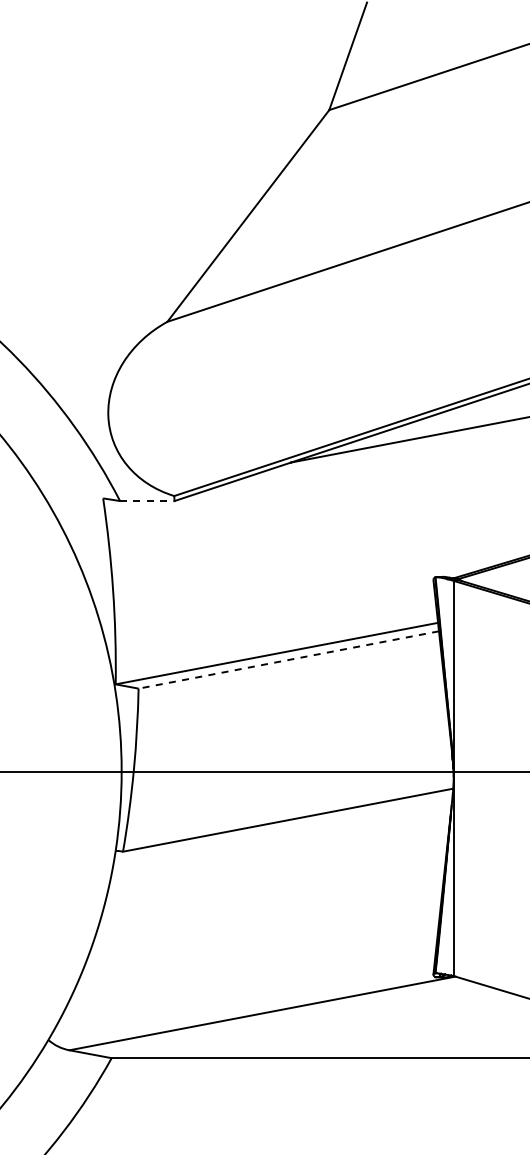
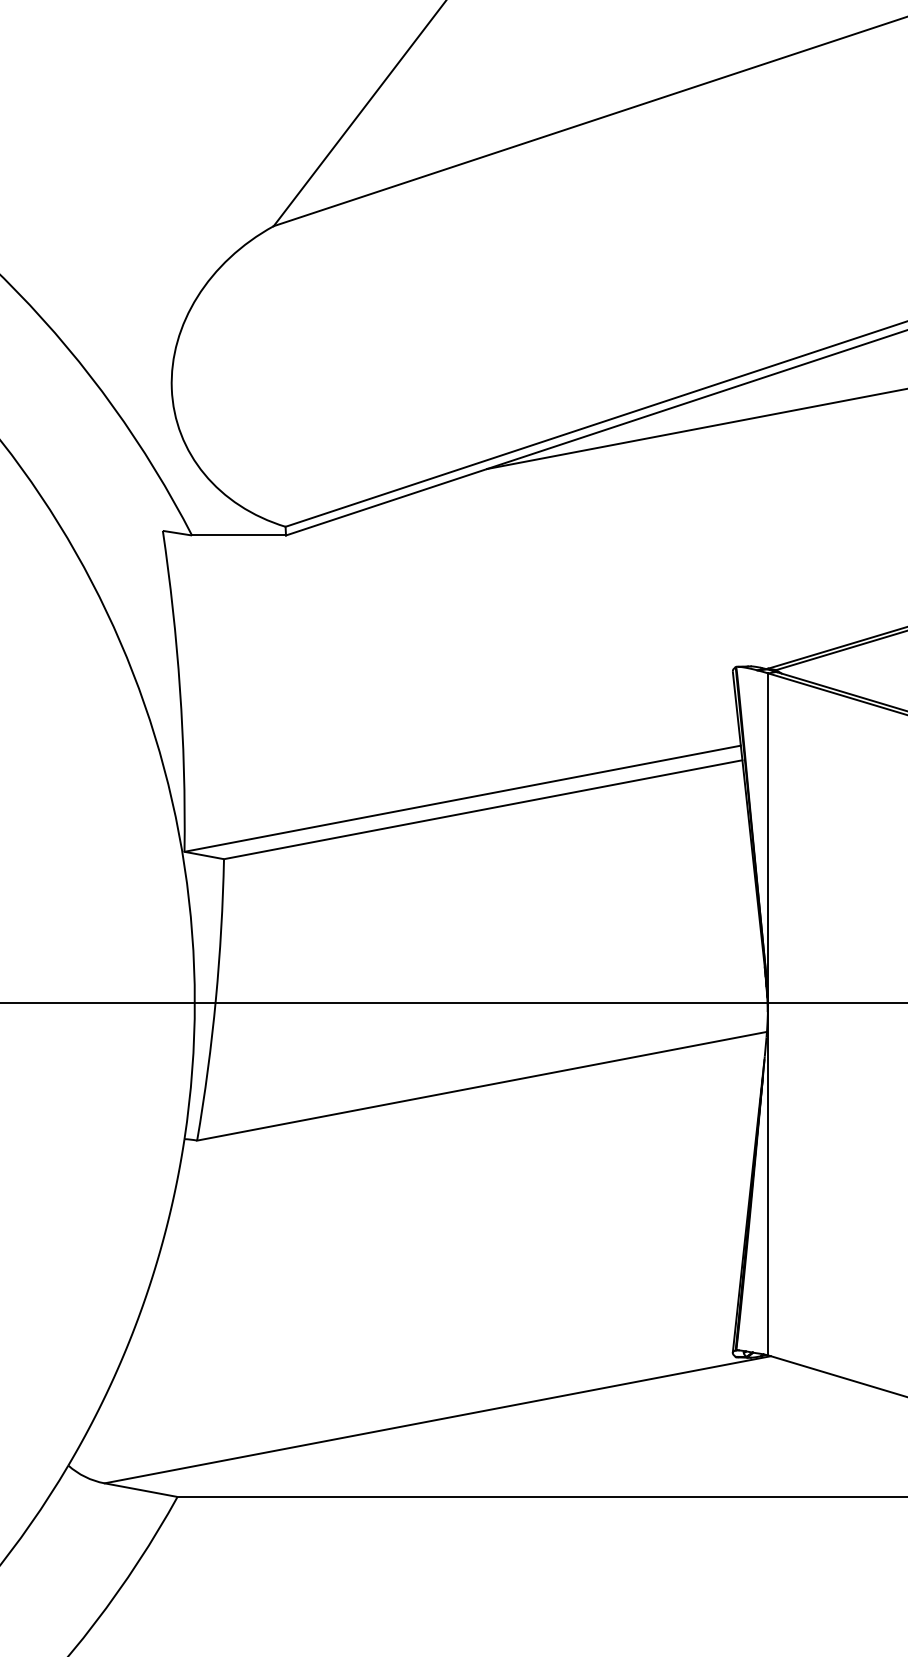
line: (147, 501) -> (239, 536), dashed -> solid
line: (288, 659) -> (482, 808), dashed -> solid

